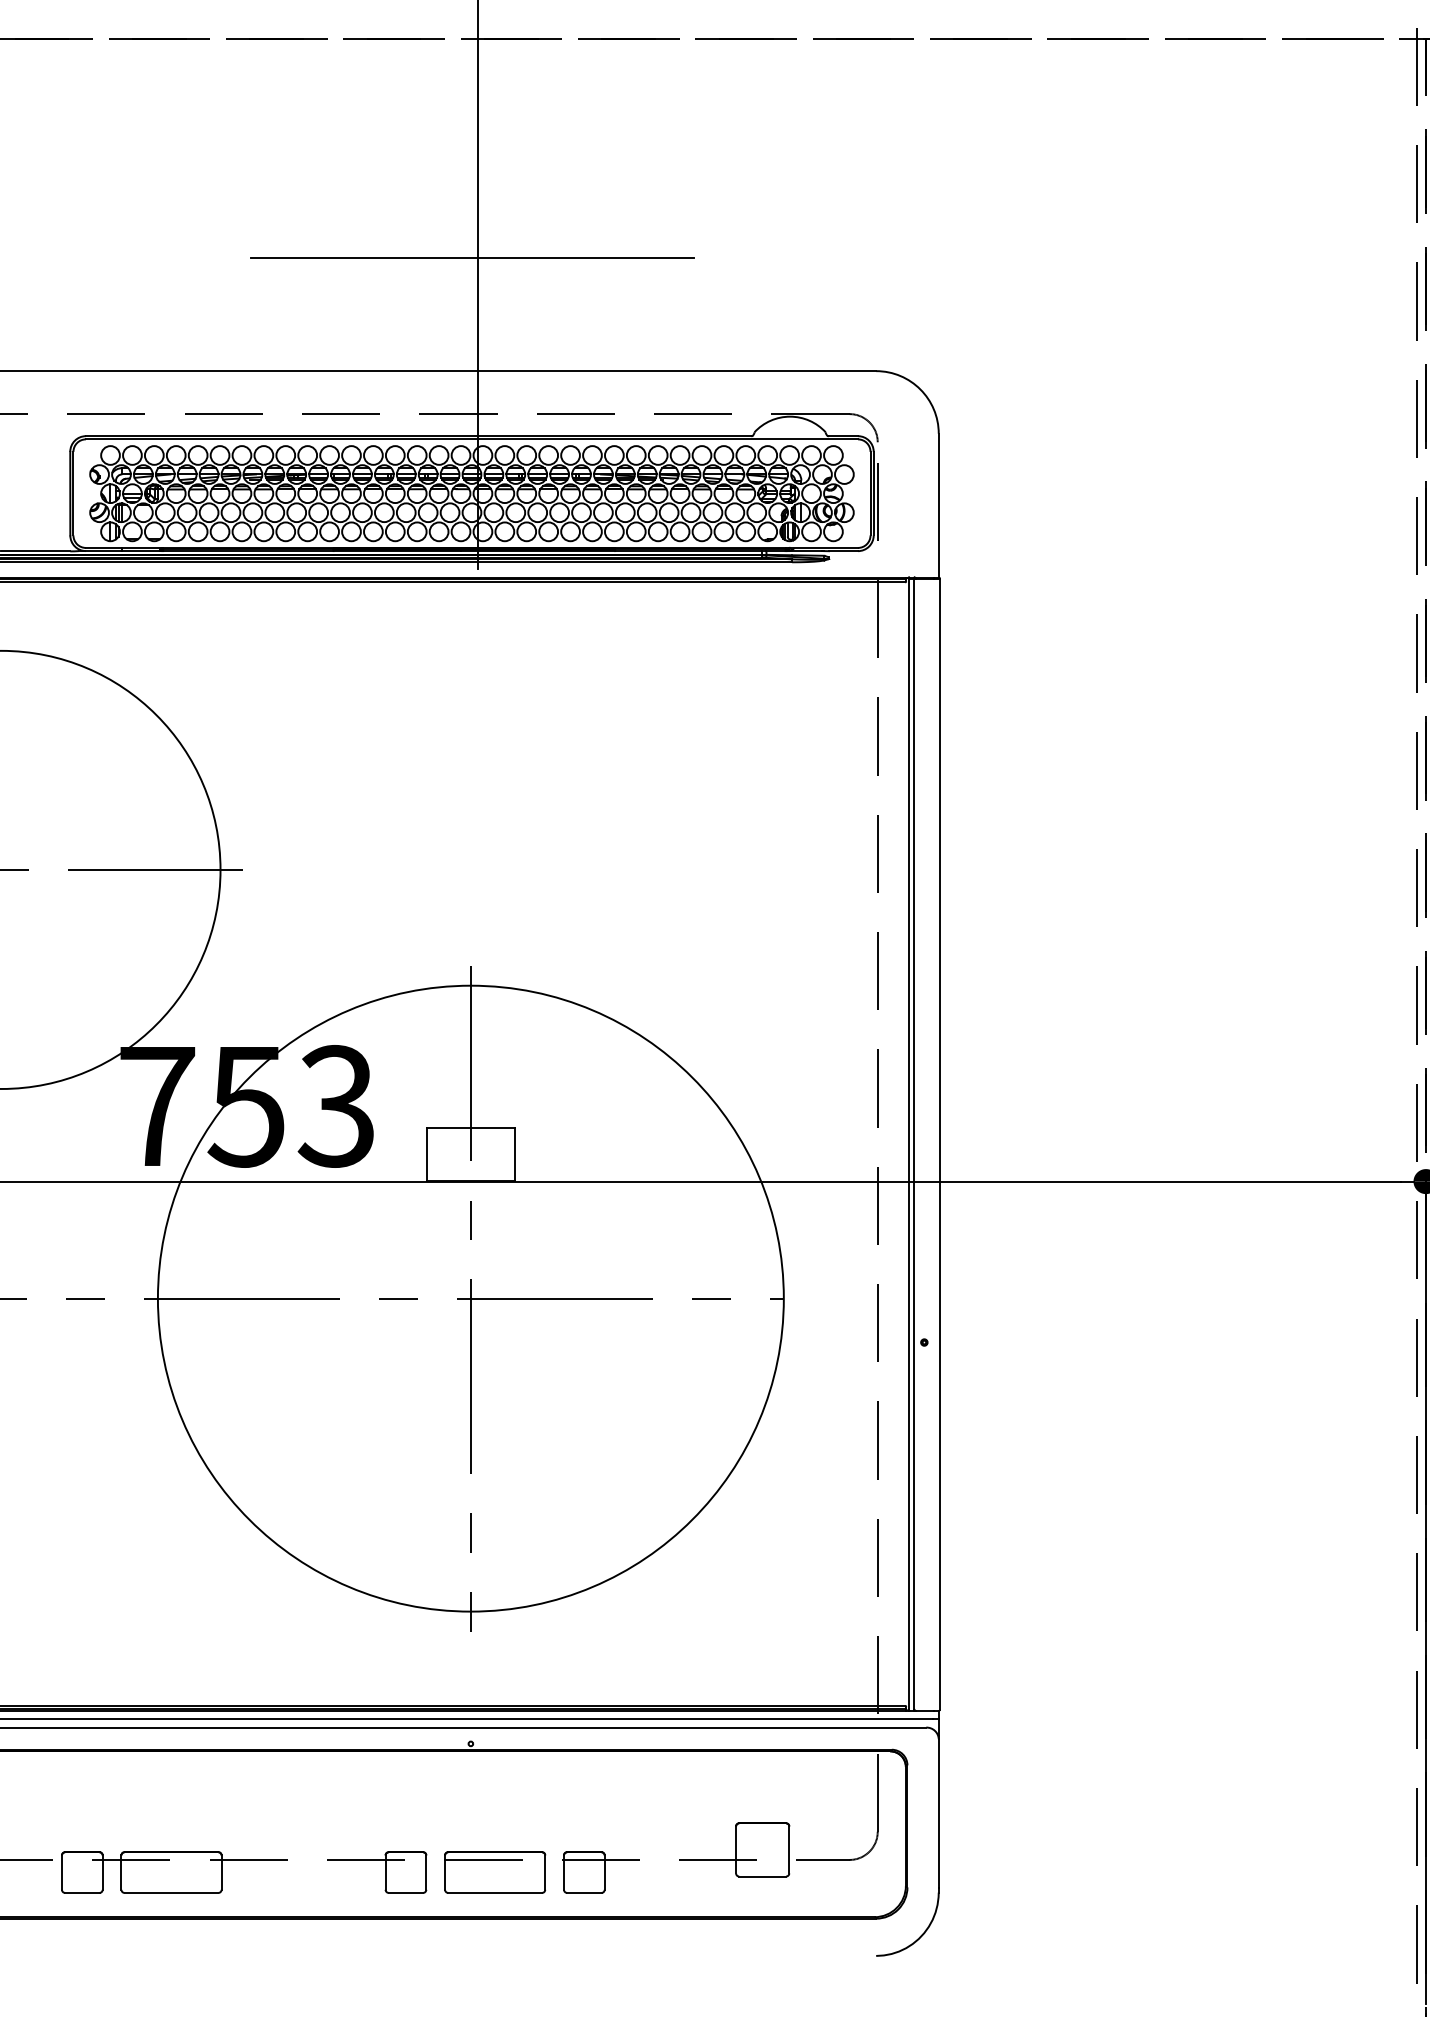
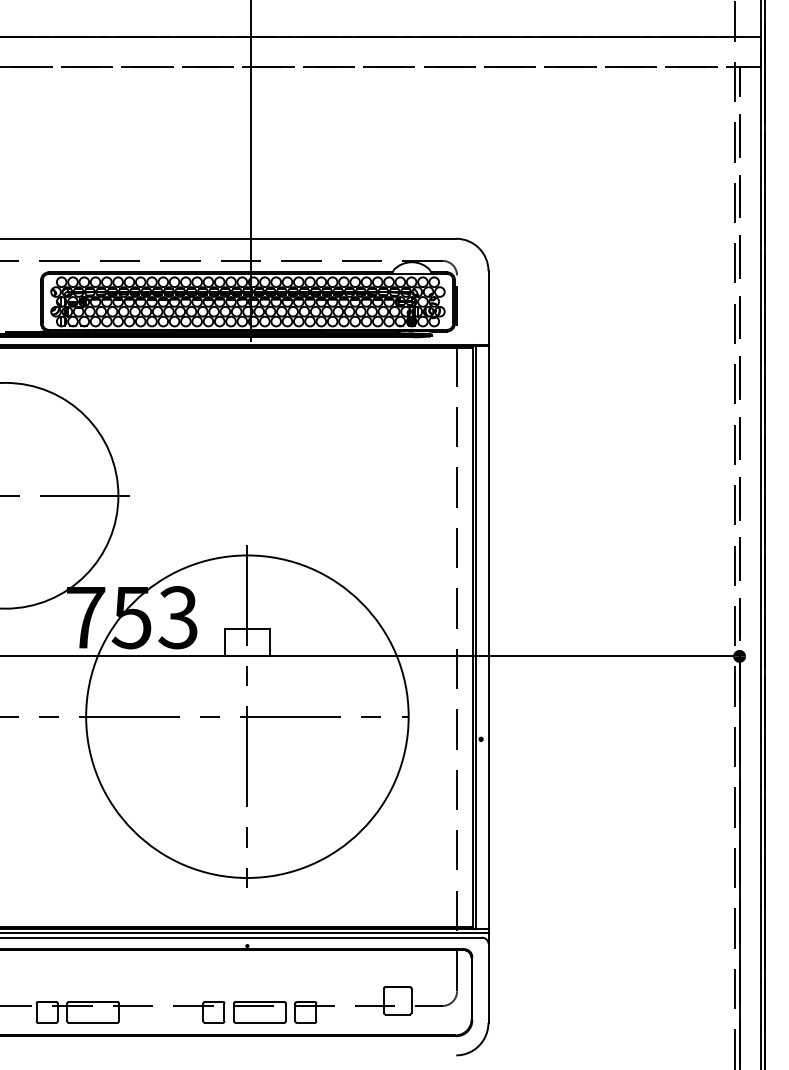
line: (472, 258) -> (248, 180), removed

